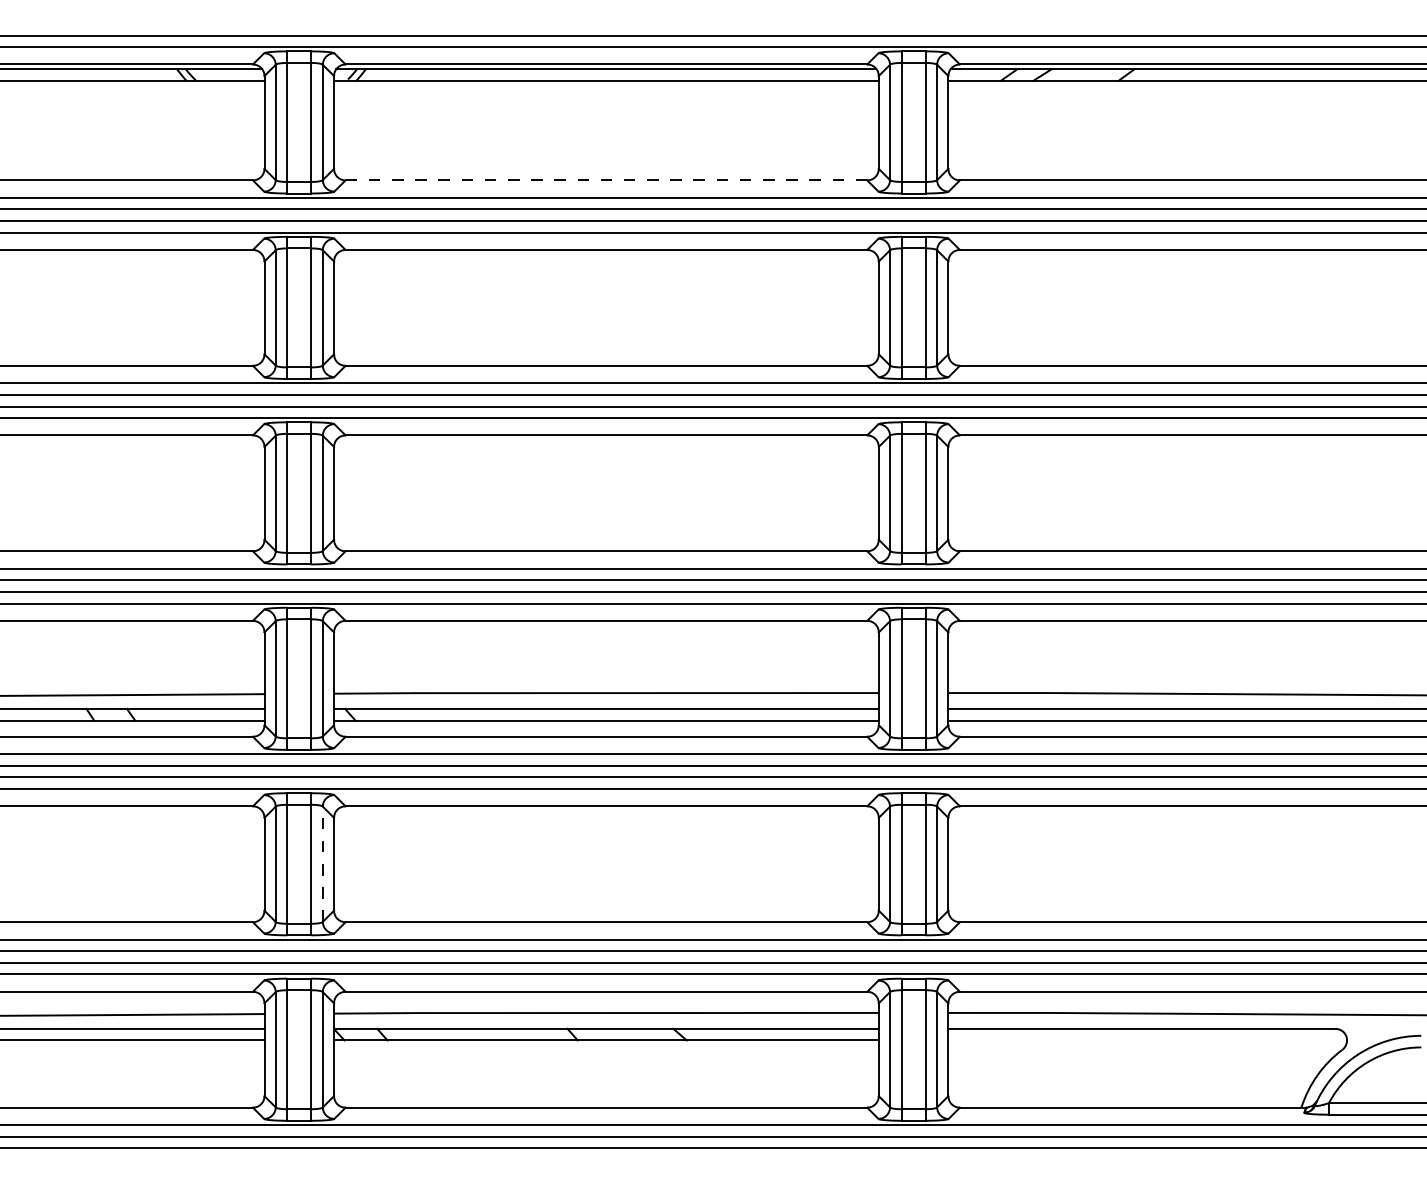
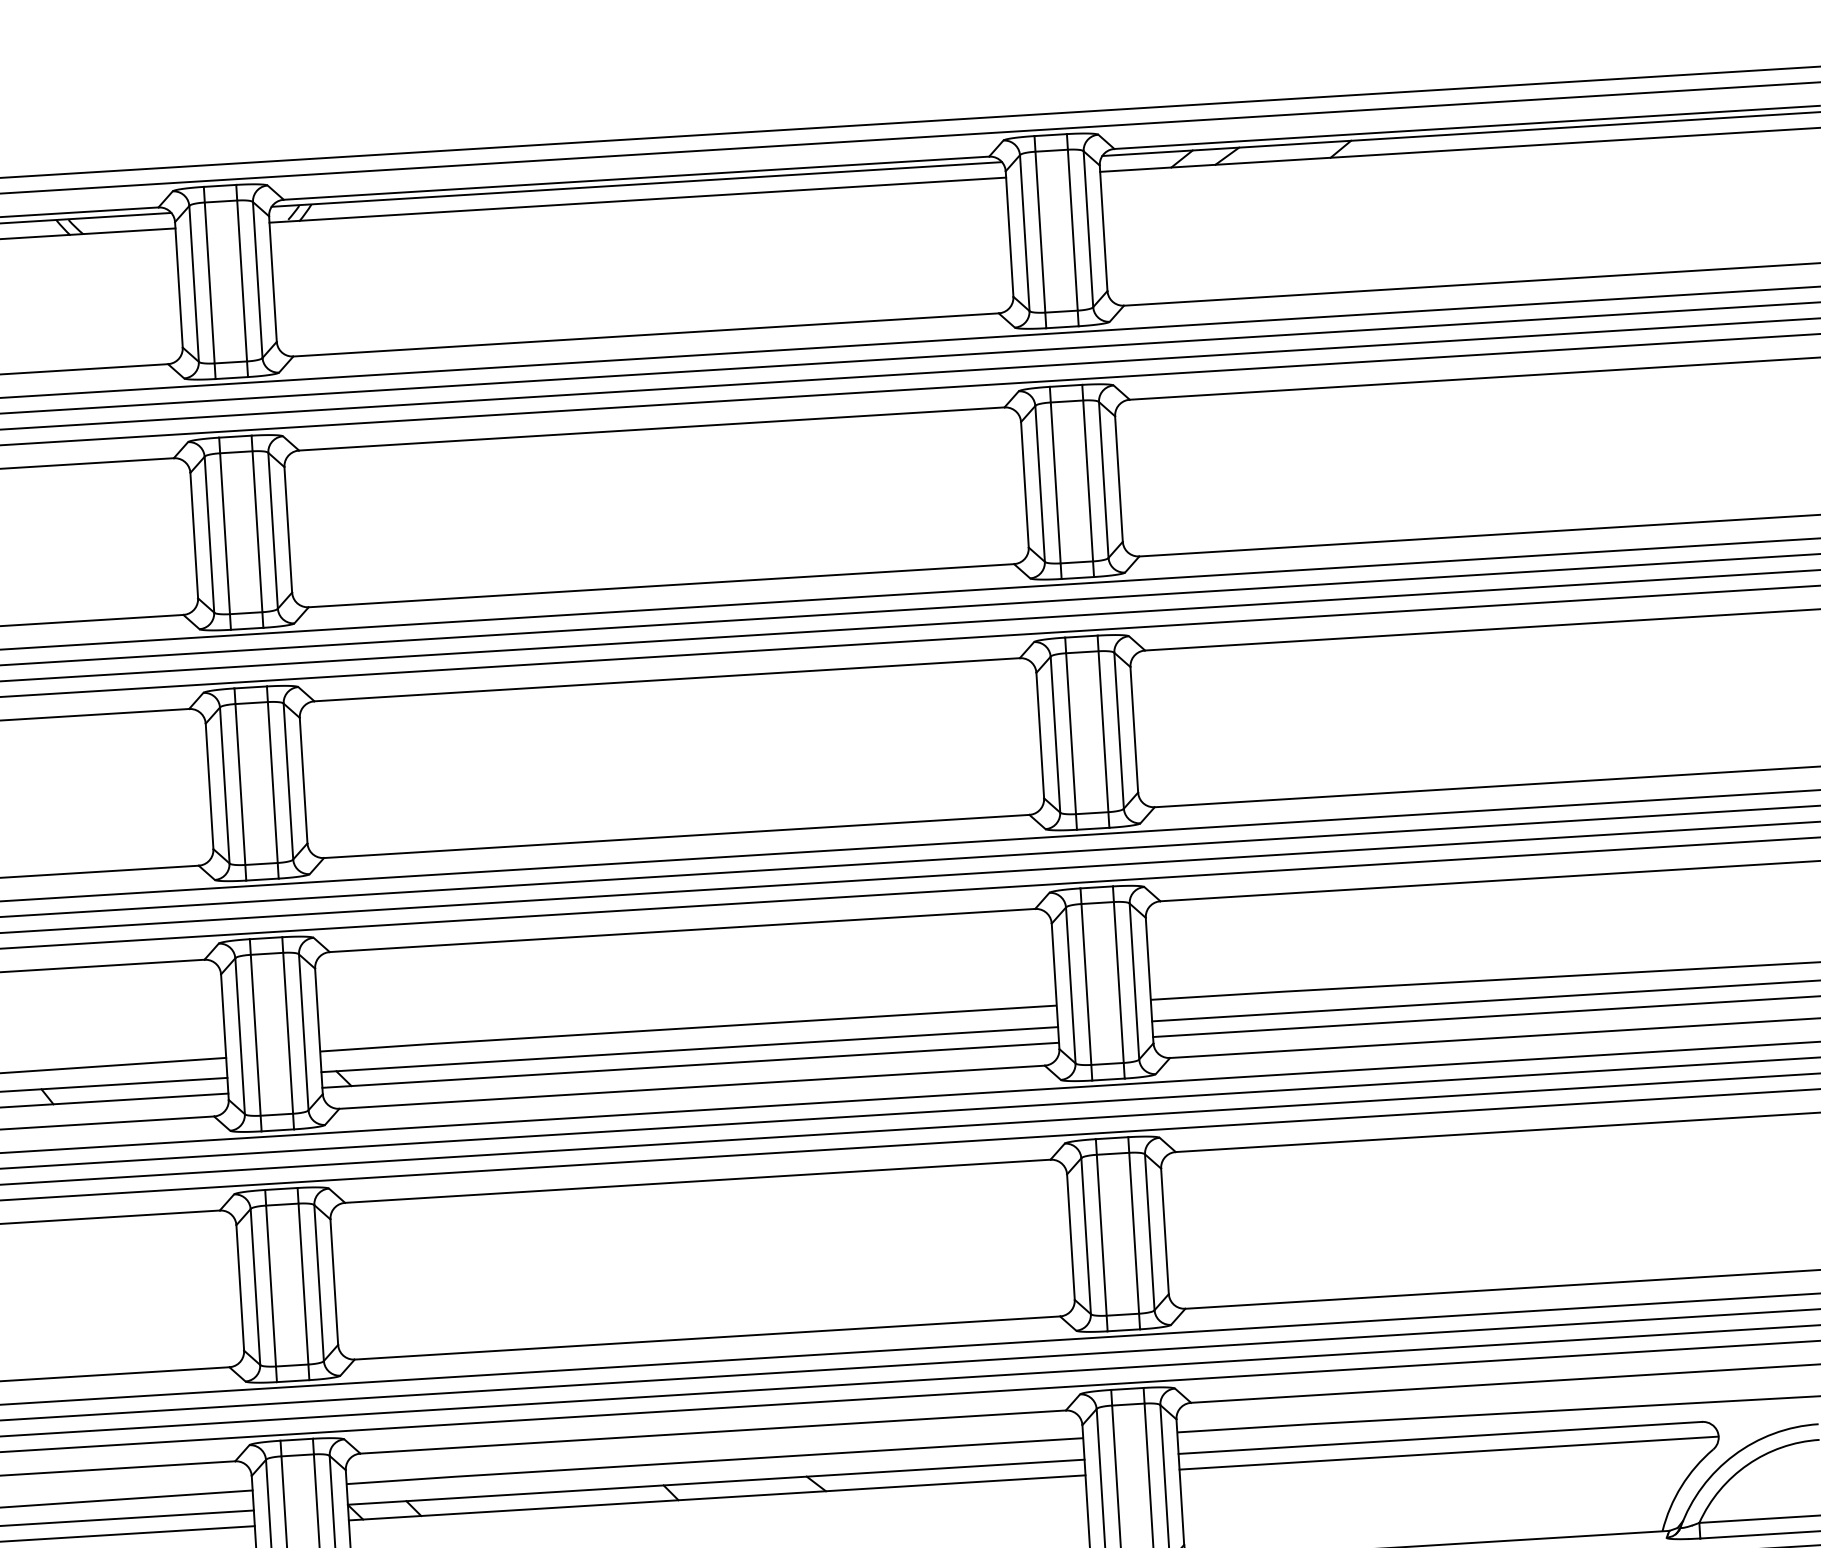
line: (606, 180) -> (646, 335), dashed -> solid
line: (322, 864) -> (318, 1283), dashed -> solid
line: (1147, 1040) -> (1448, 1453), added

